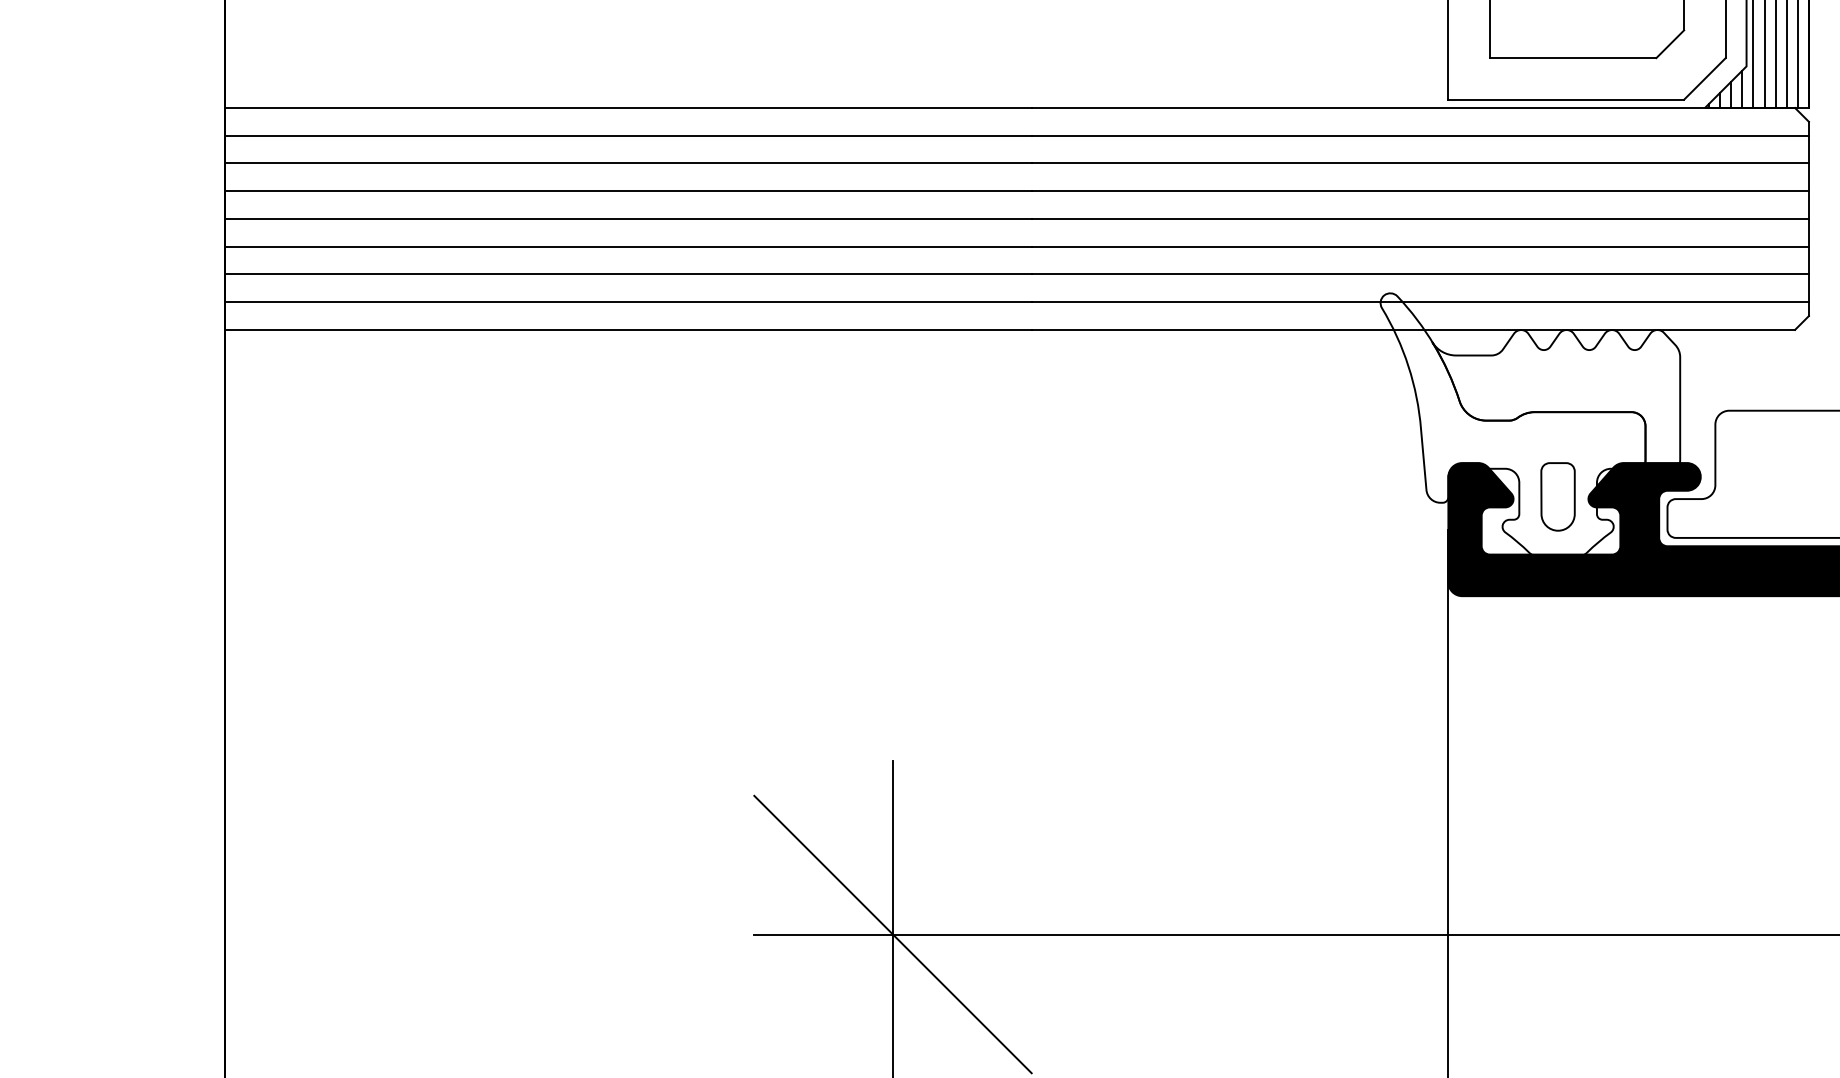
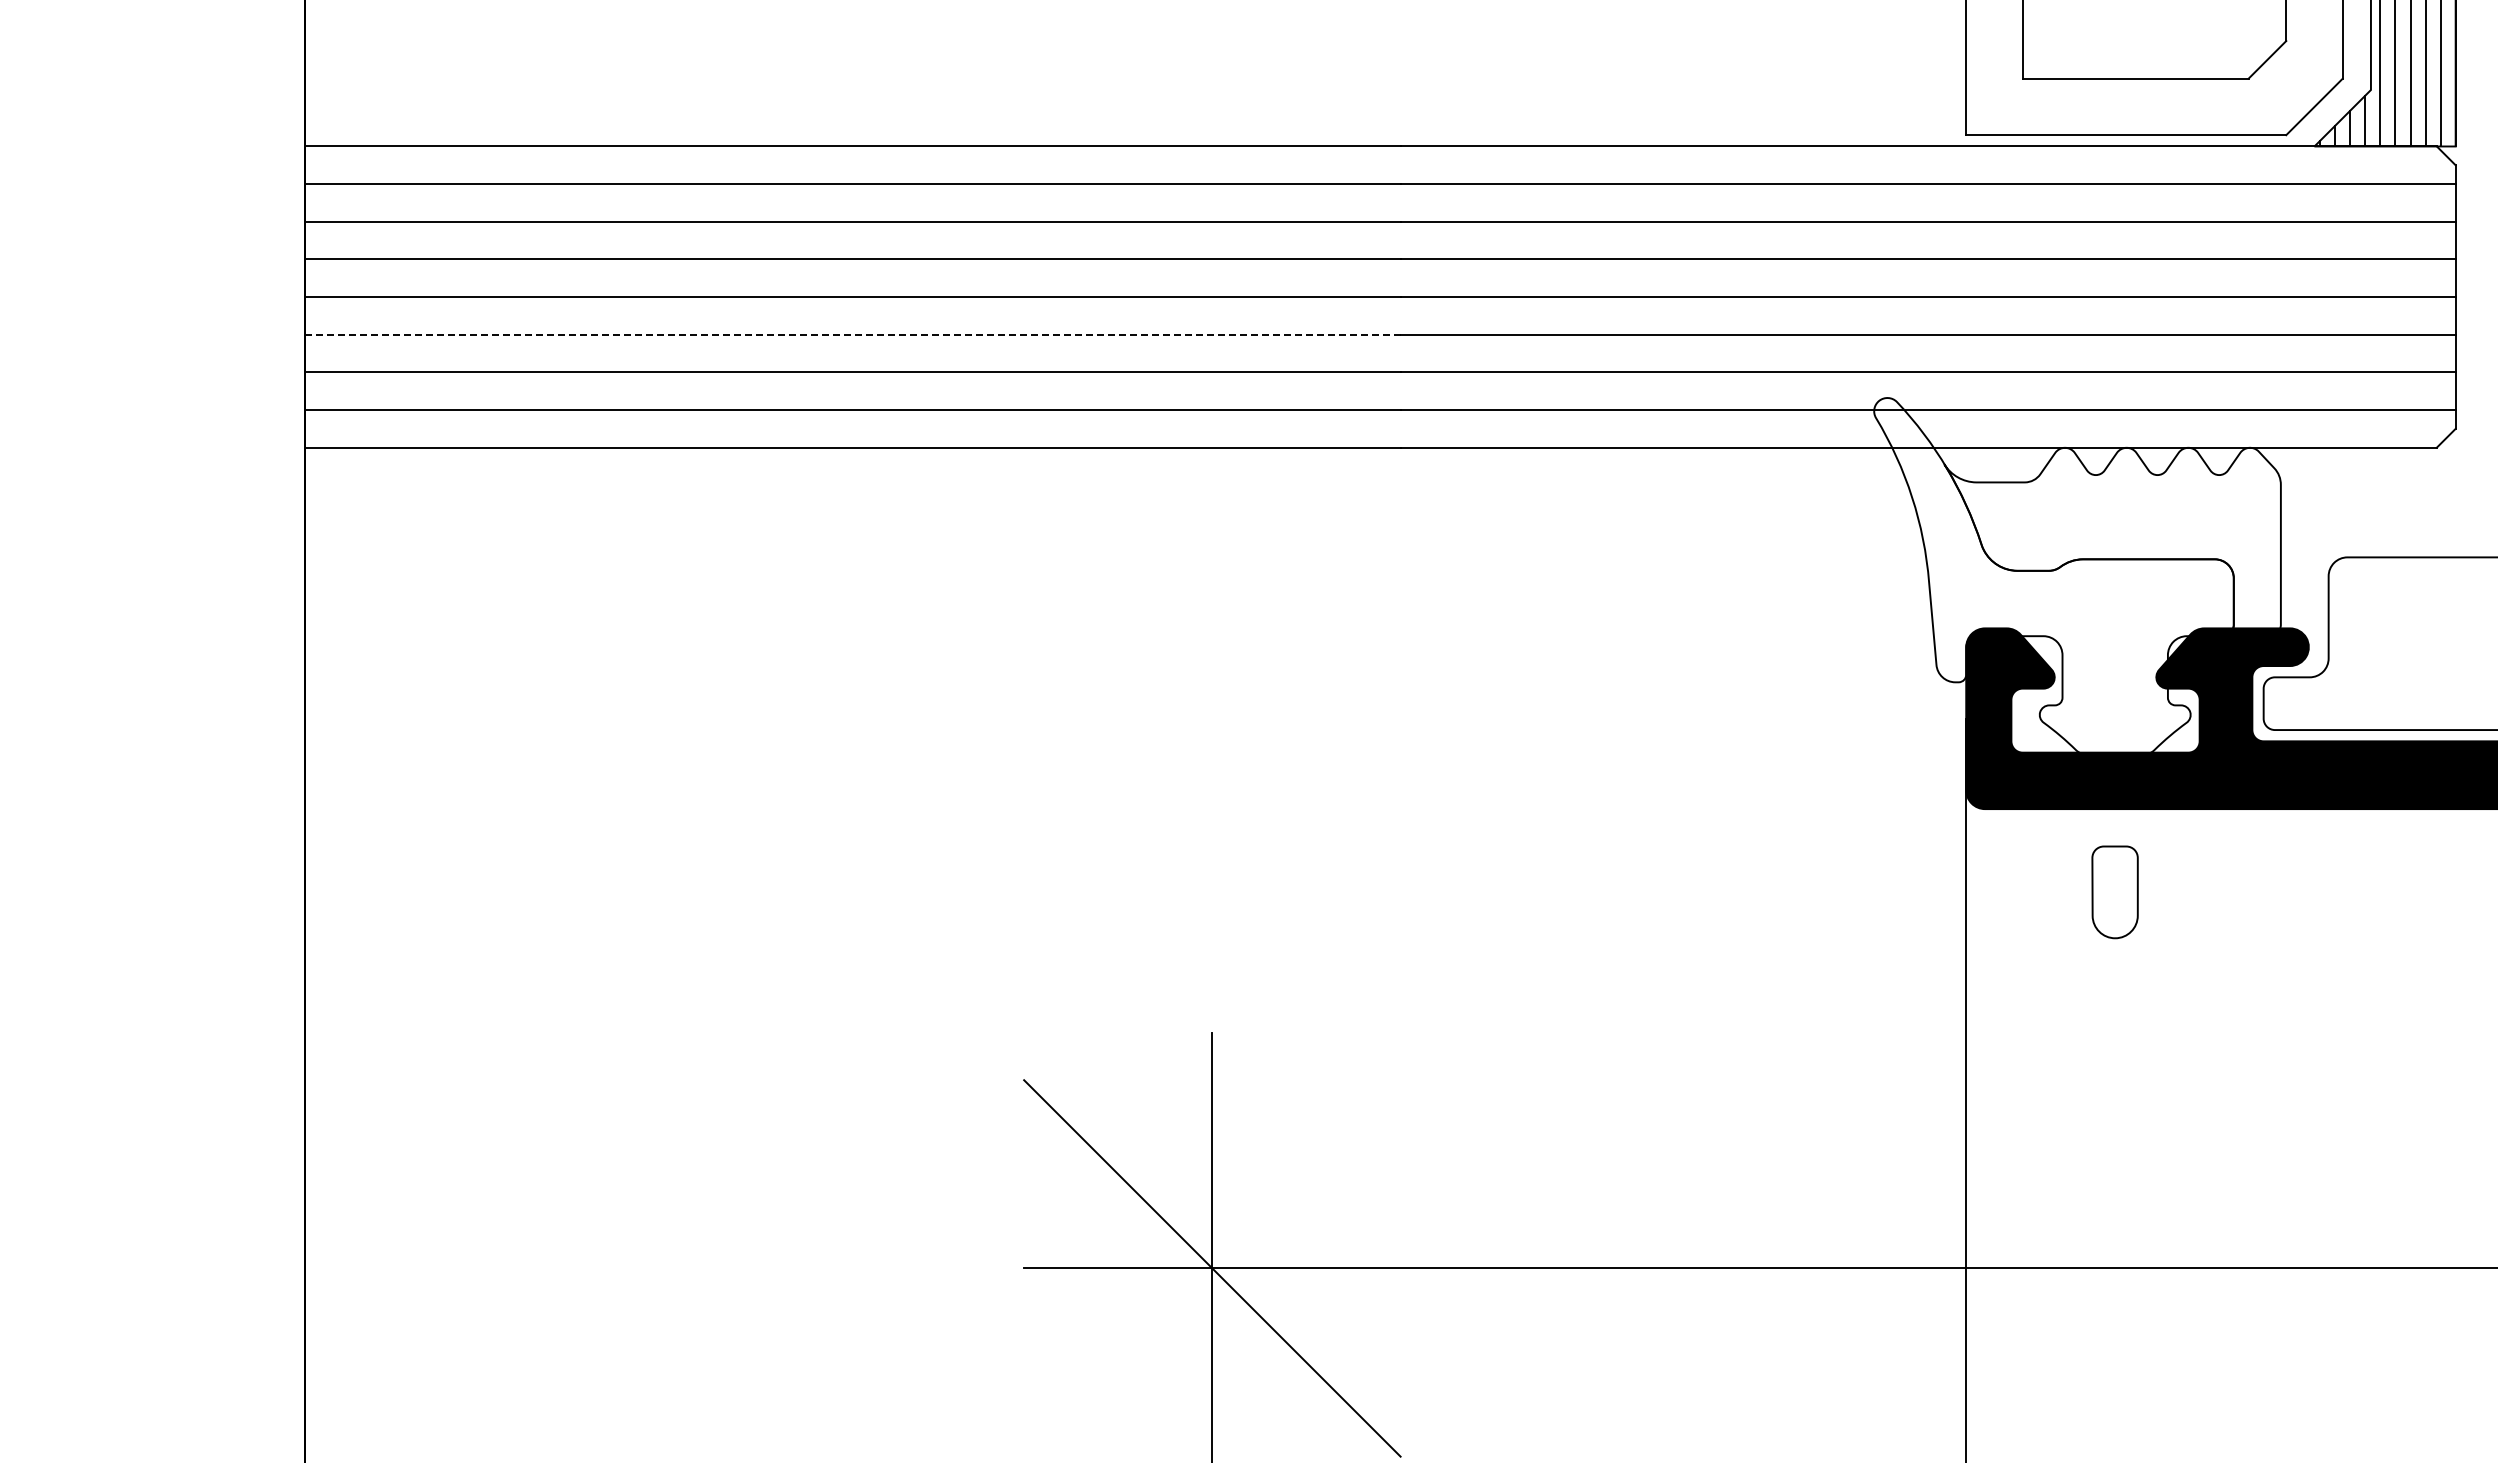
line: (627, 246) -> (852, 334), solid -> dashed
part: (1557, 497) -> (2114, 892), moved

